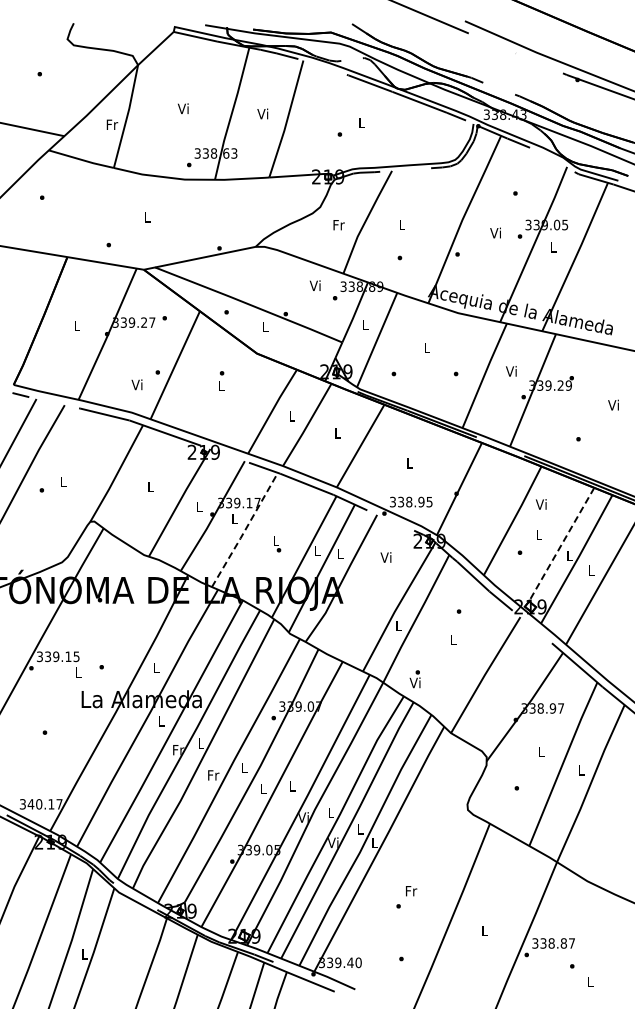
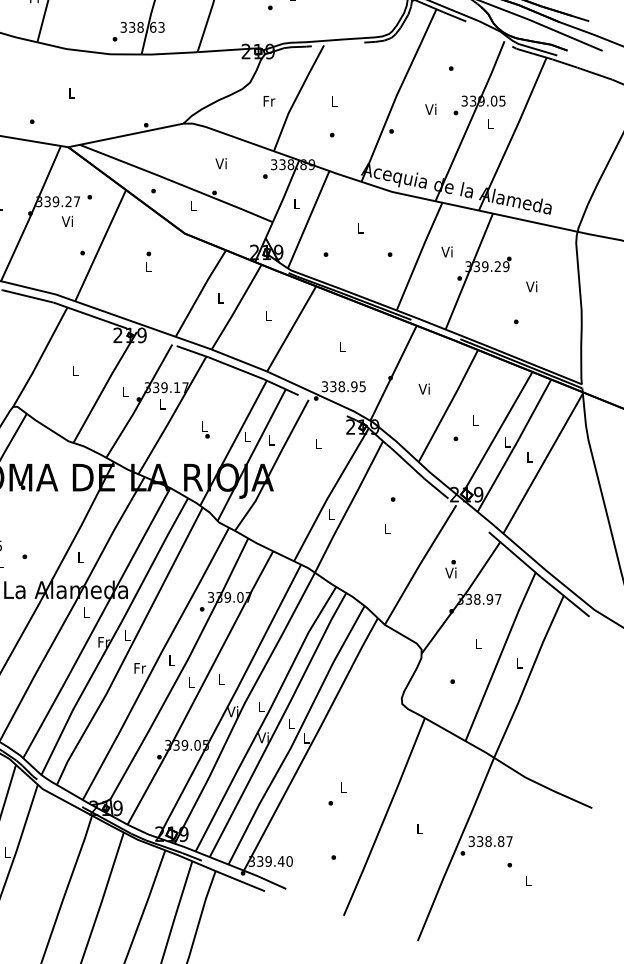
text: (314, 285) -> (220, 163), moved
text: (136, 384) -> (66, 221), moved
text: (613, 404) -> (531, 286), moved
text: (540, 504) -> (423, 389), moved
line: (244, 530) -> (171, 415), dashed -> solid
line: (561, 544) -> (498, 430), dashed -> solid
text: (385, 557) -> (317, 443), Vi -> L
text: (414, 679) -> (450, 569), moved
text: (411, 891) -> (344, 787), Fr -> L

